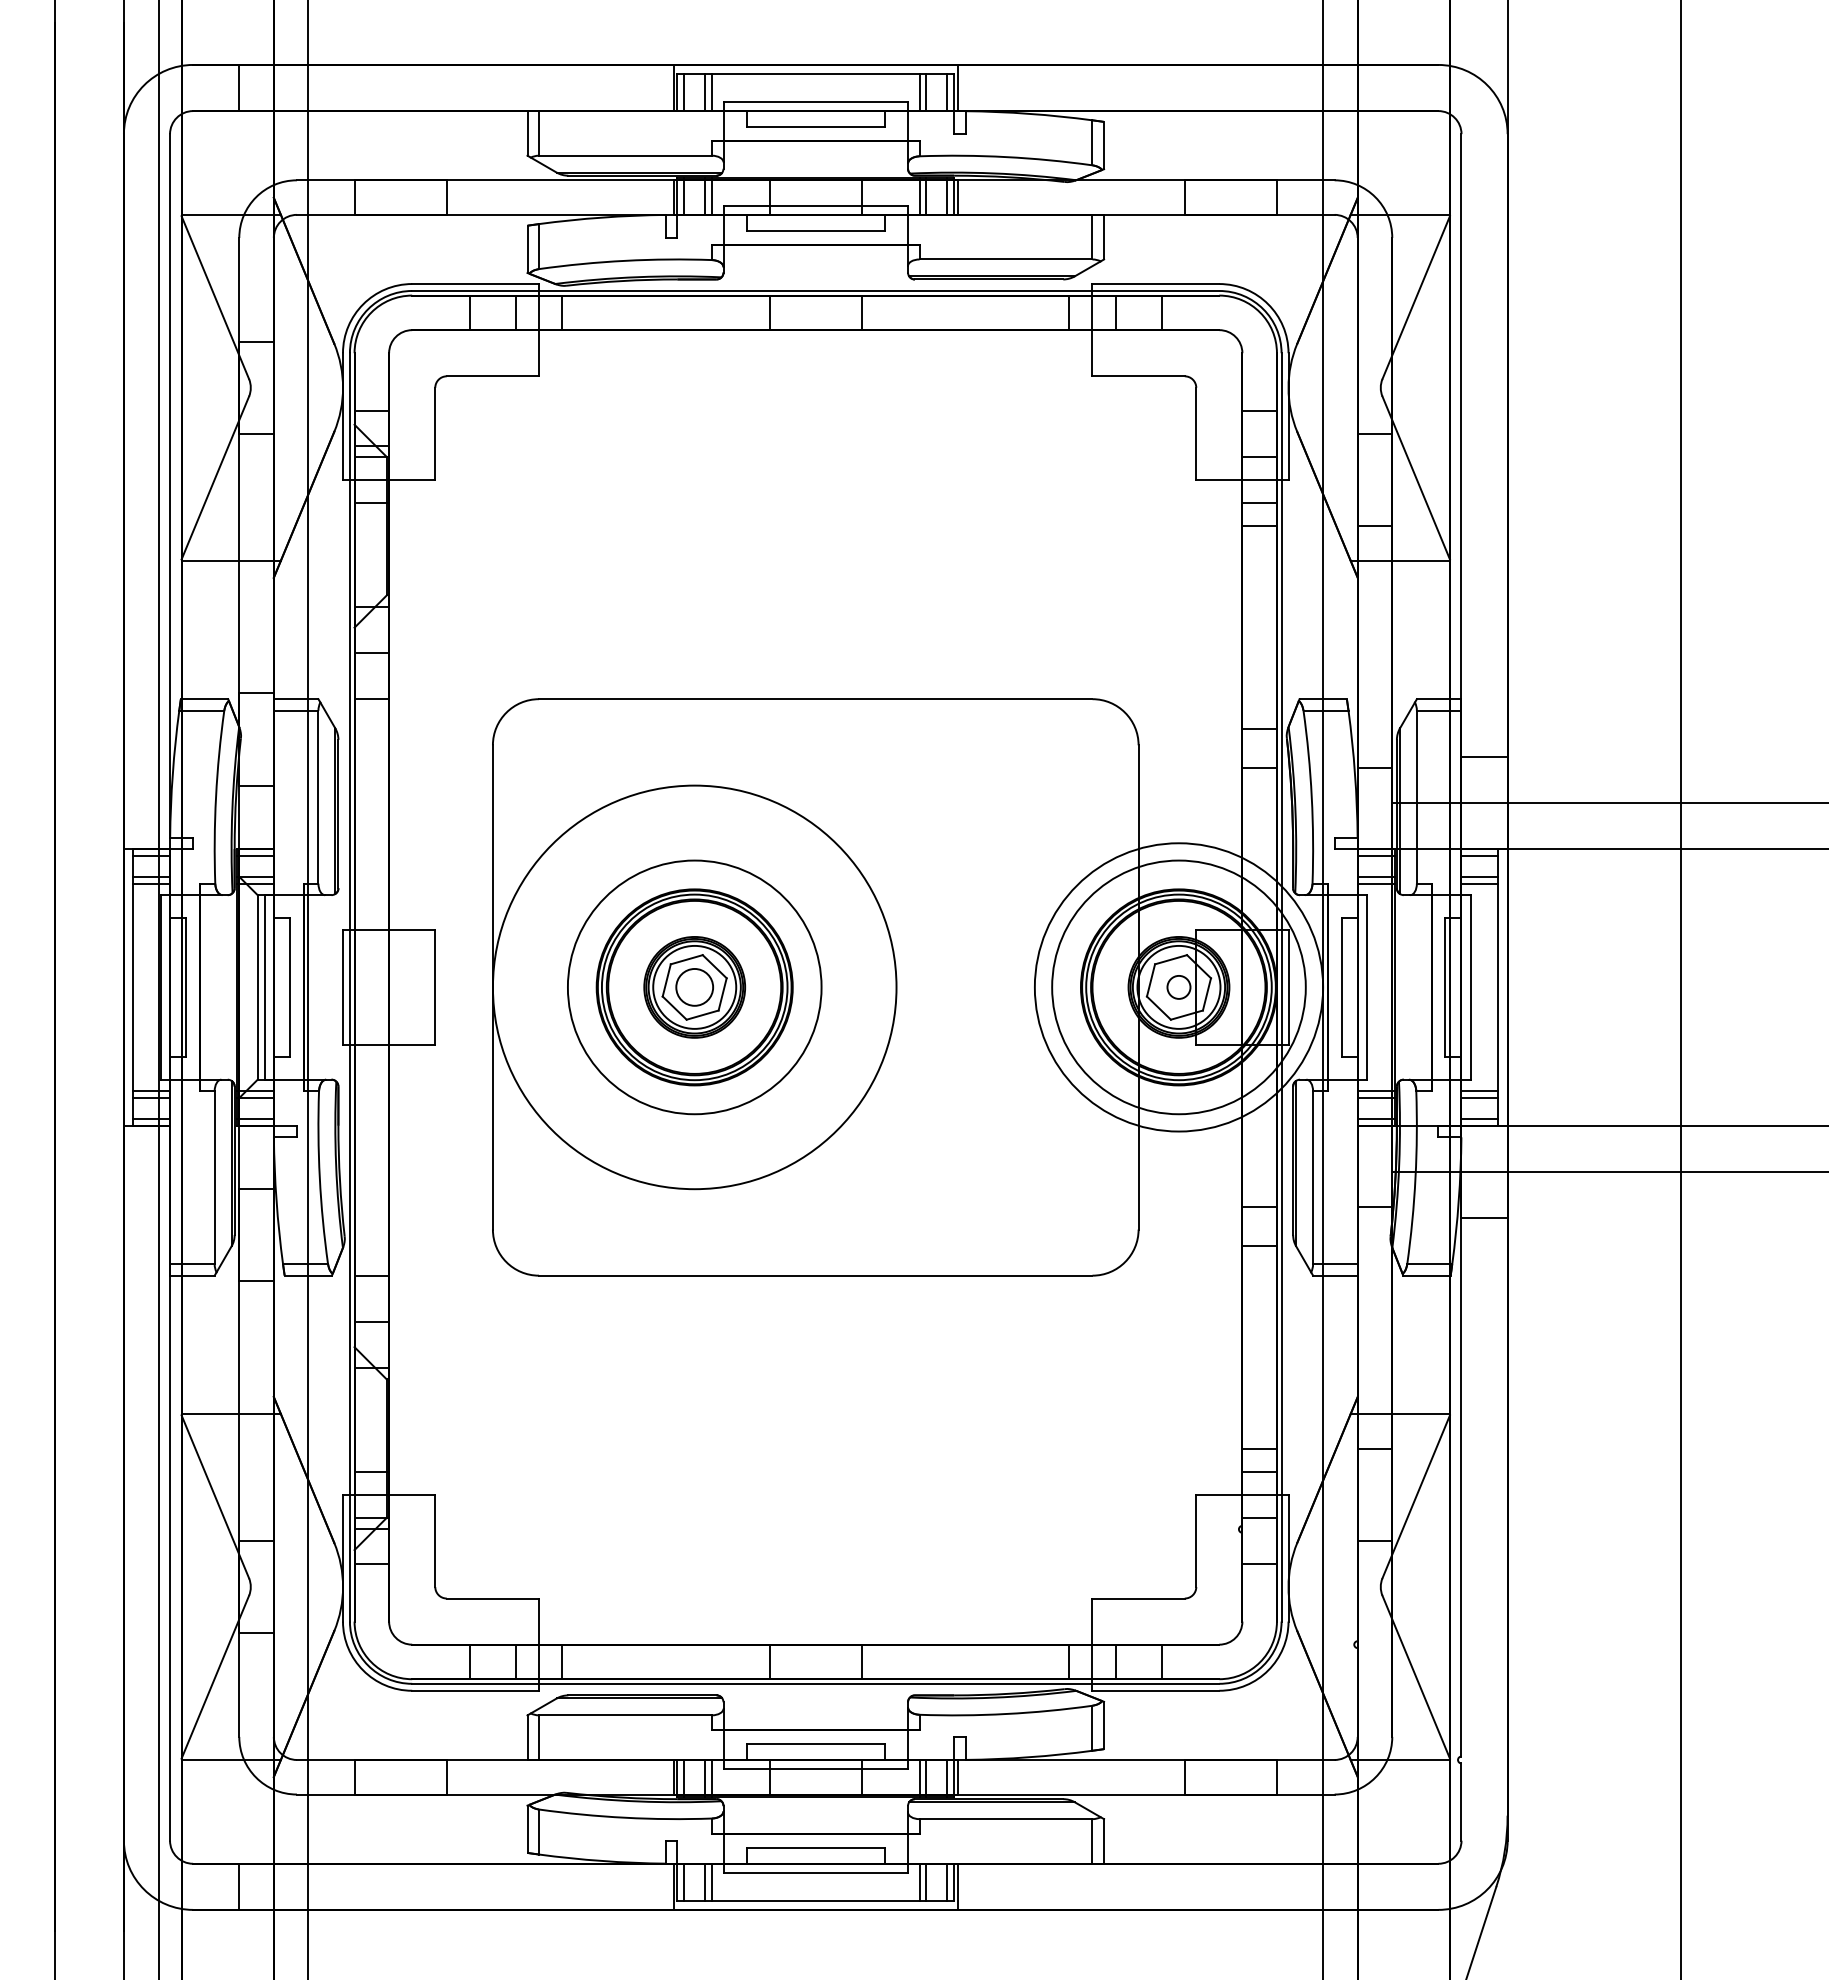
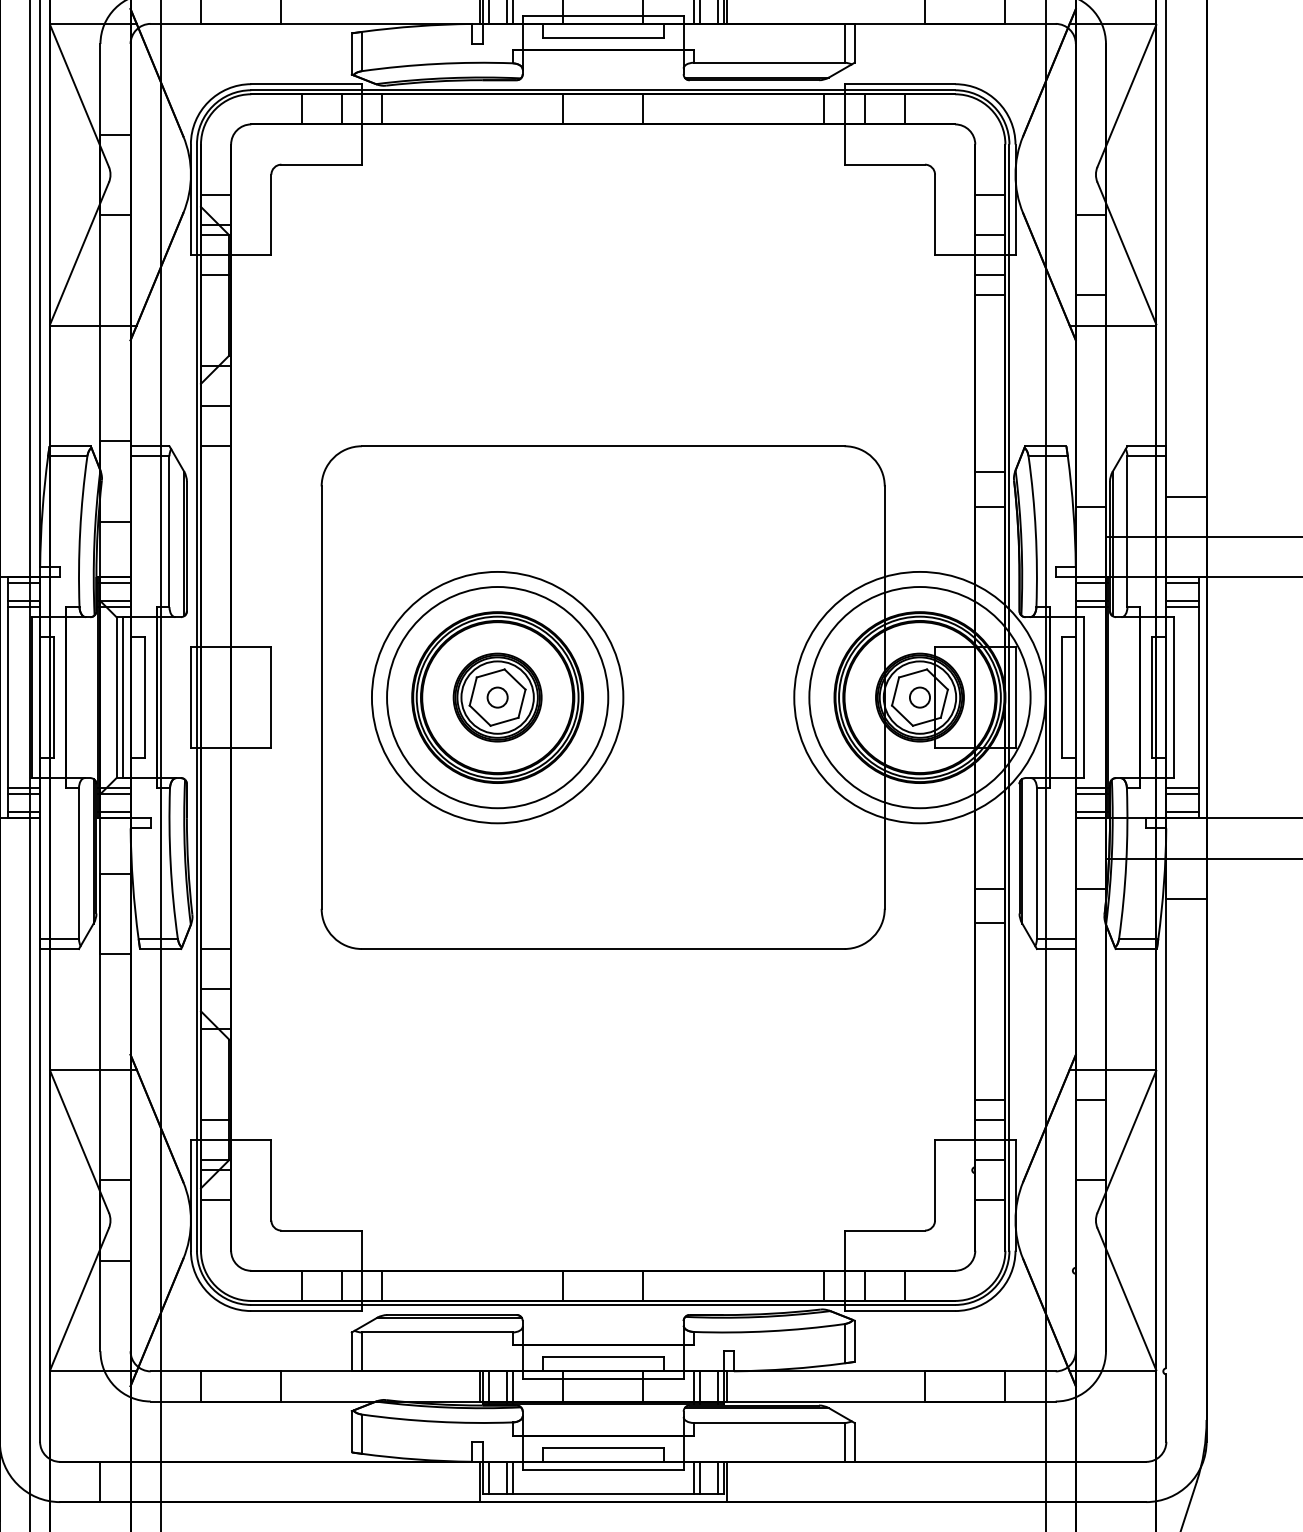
circle: (694, 986) -> (497, 696), size x0.62
circle: (694, 987) -> (497, 697), size x0.71

